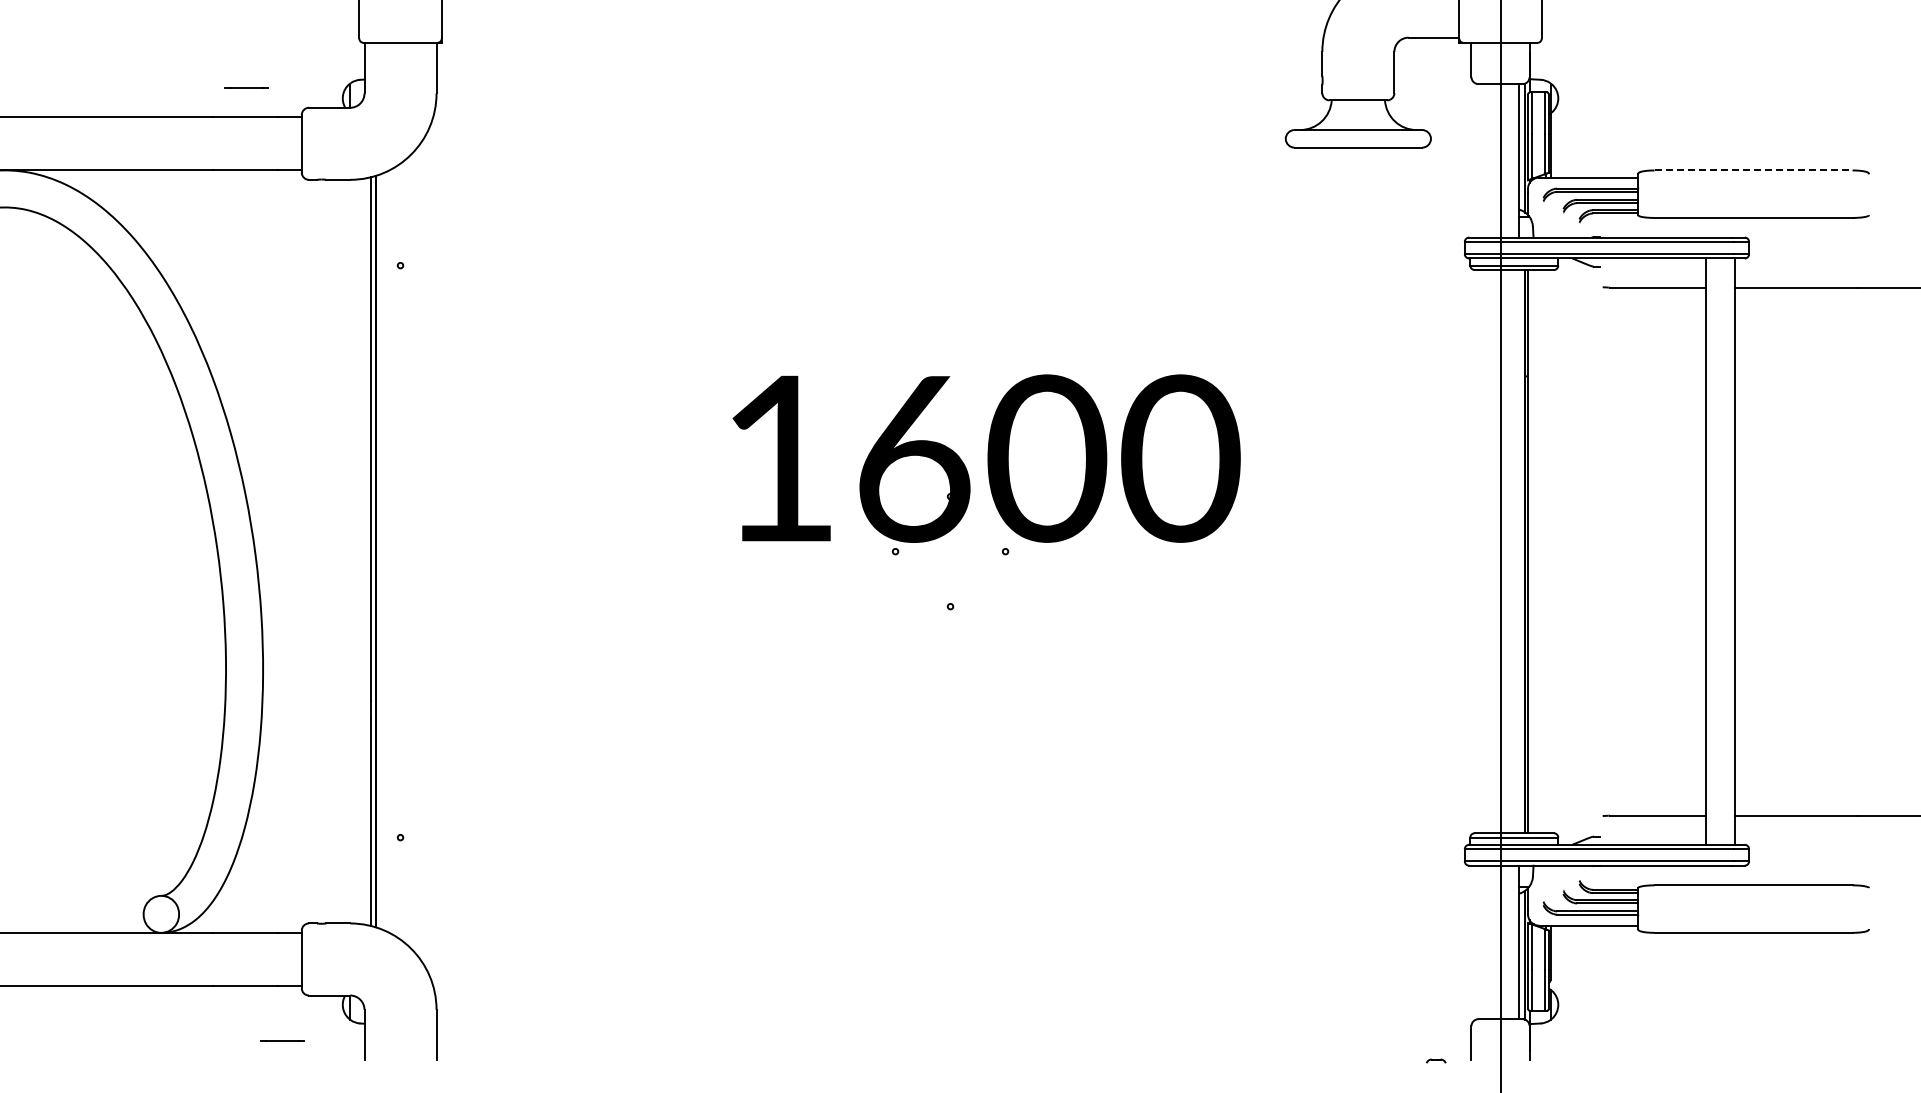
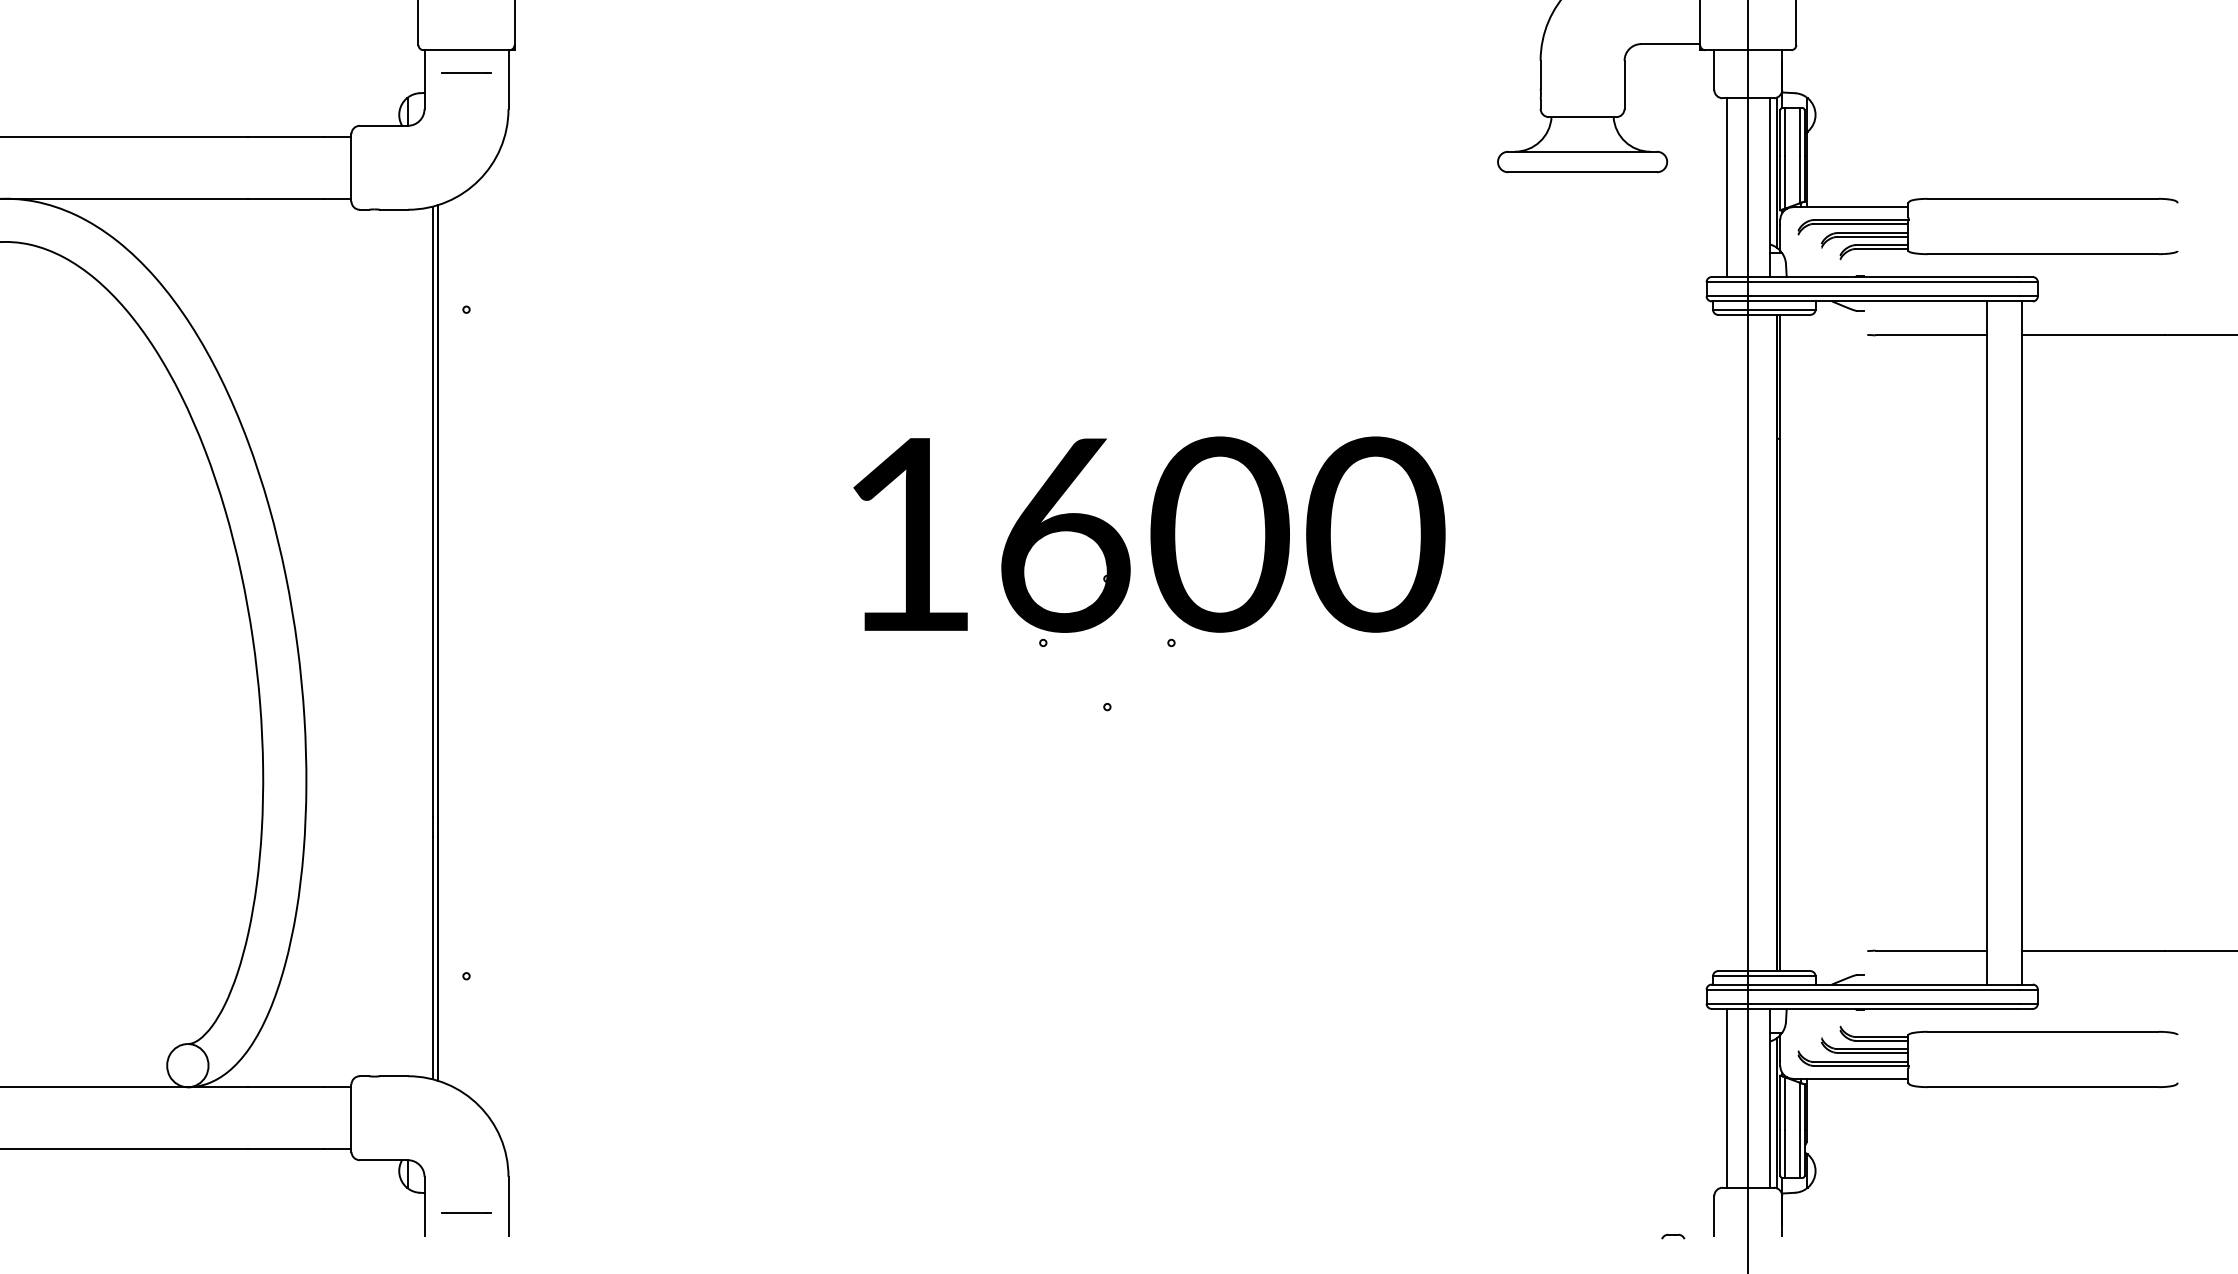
line: (246, 87) -> (466, 73), moved
line: (1482, 160) -> (1727, 187), added
line: (1754, 170) -> (2044, 198), dashed -> solid
line: (1482, 942) -> (1727, 1098), added
line: (282, 1040) -> (466, 1212), moved

